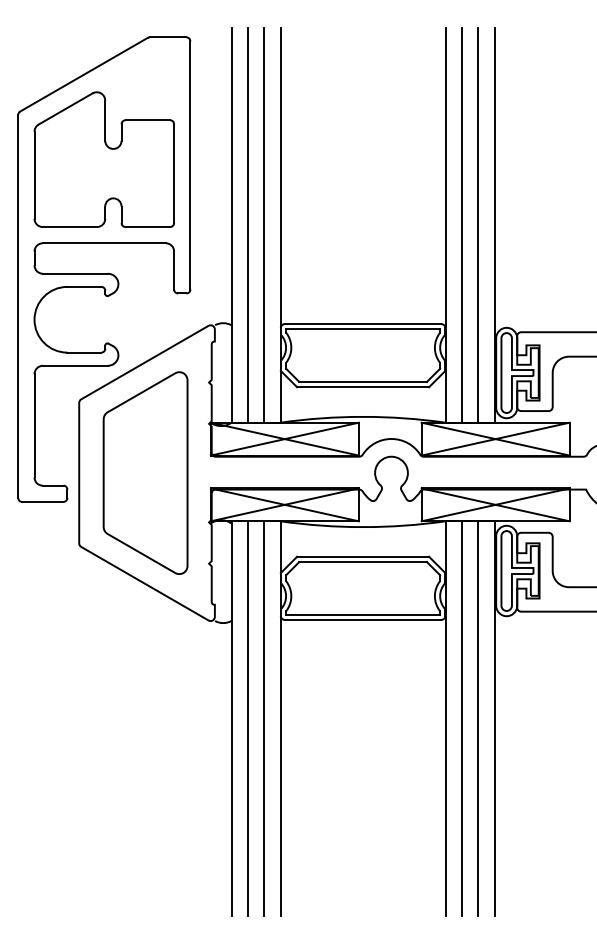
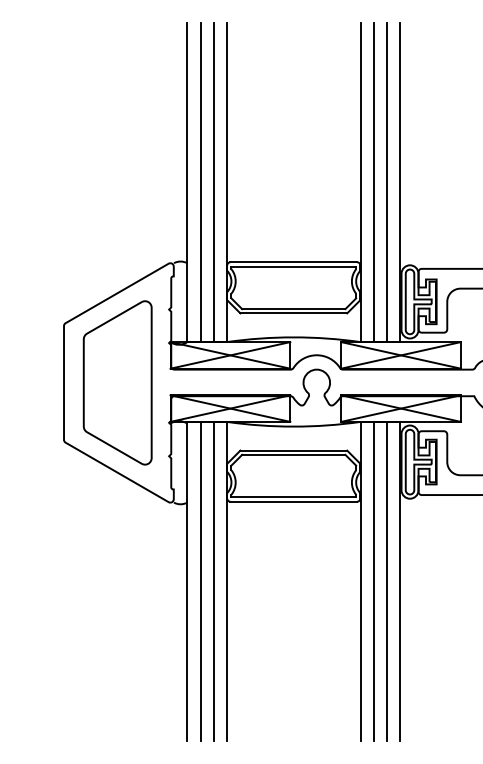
part: (103, 270) -> (83, 218), removed

